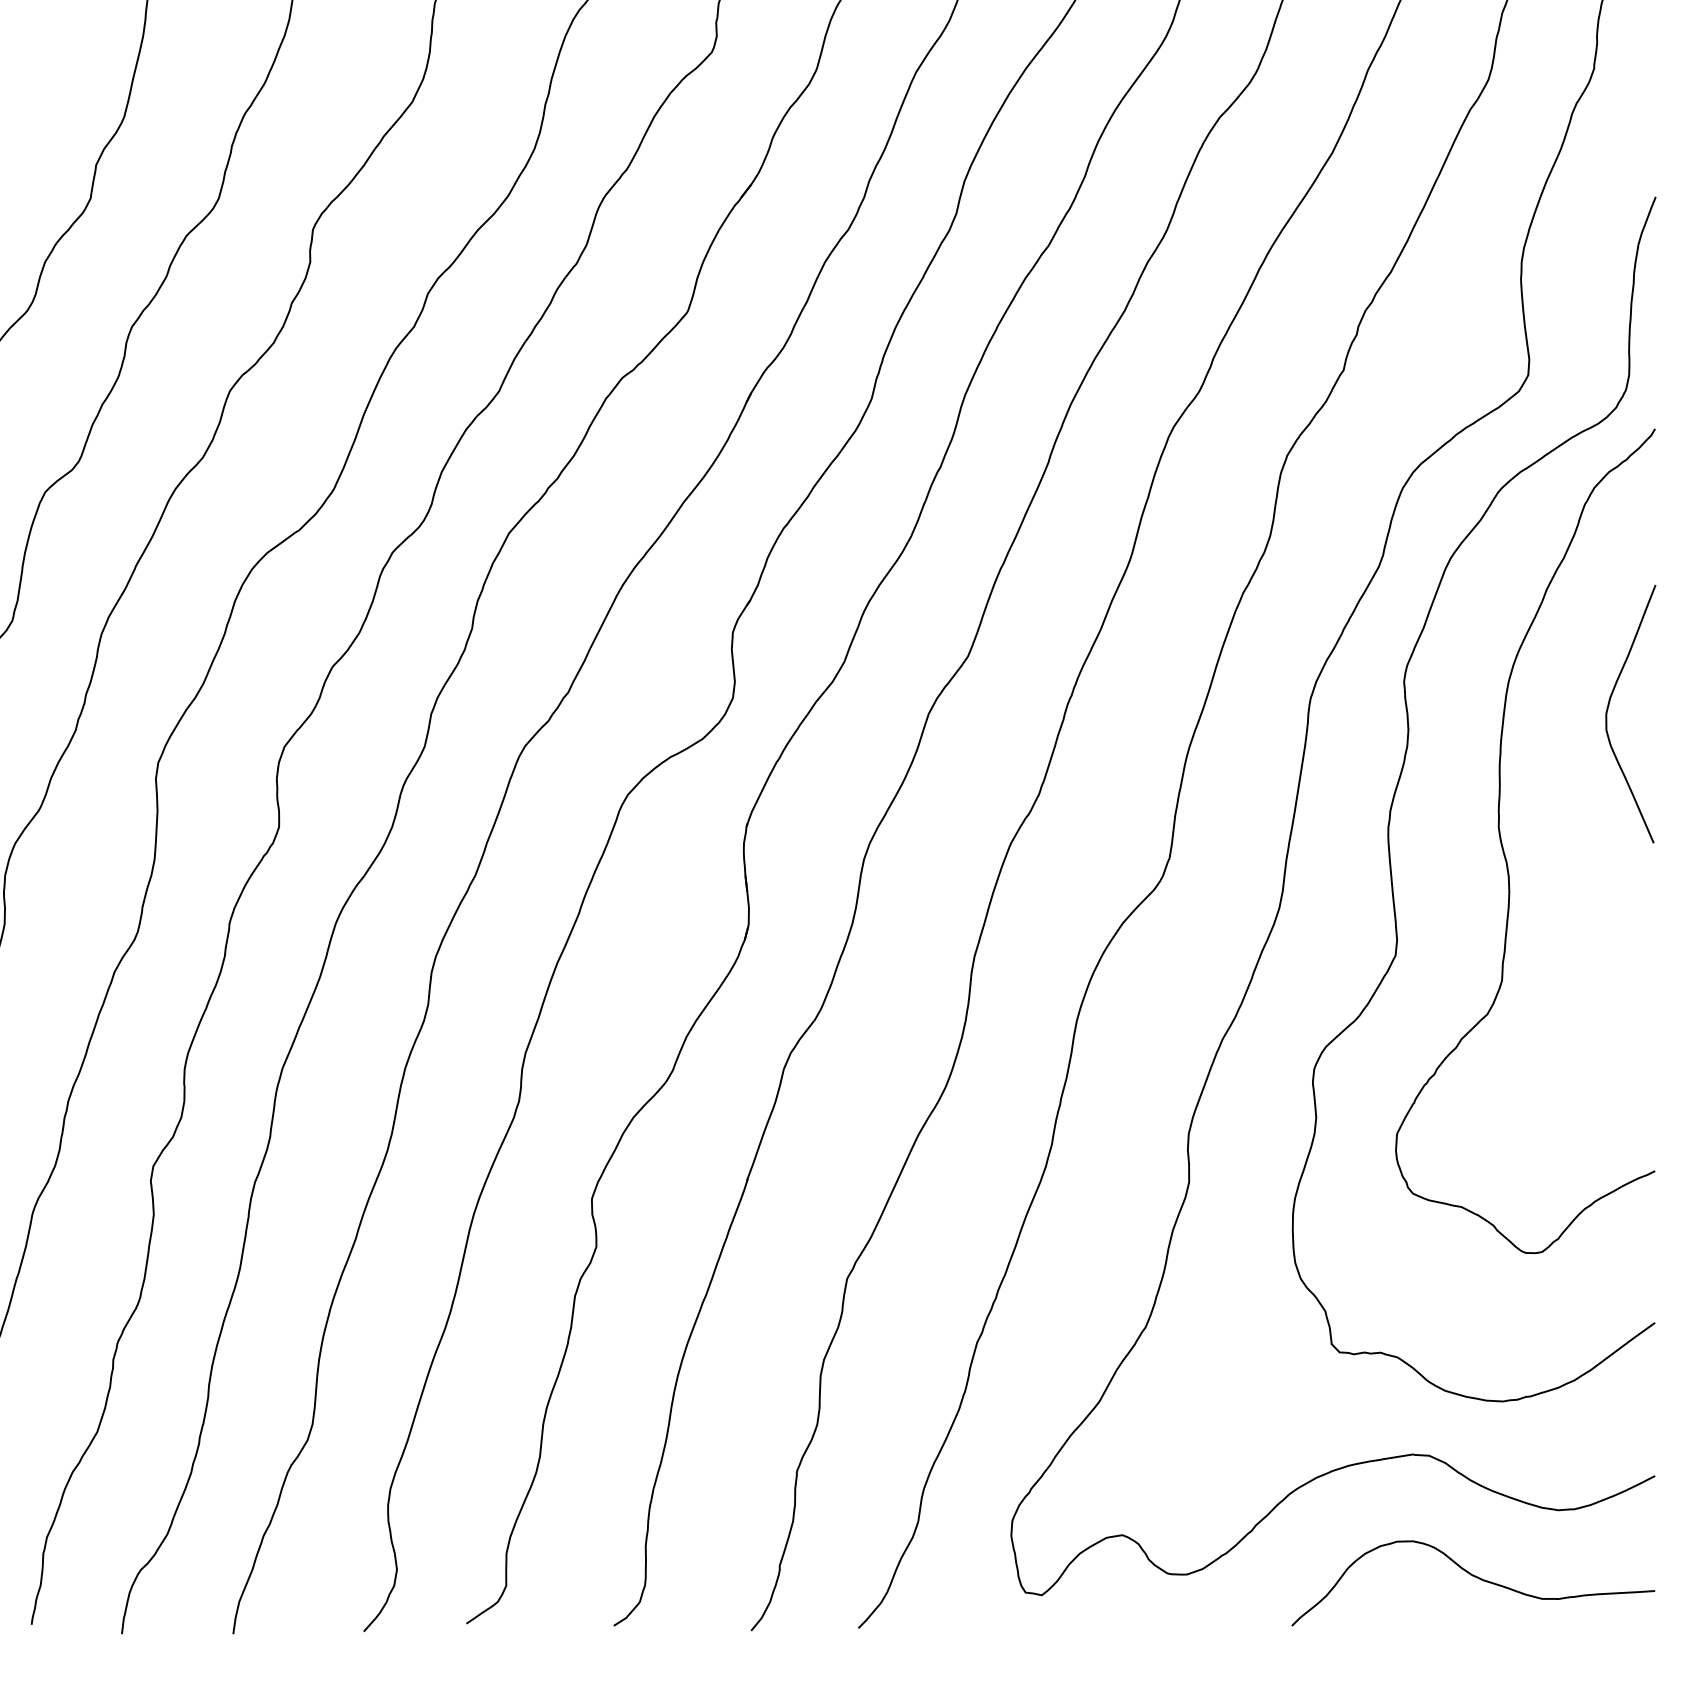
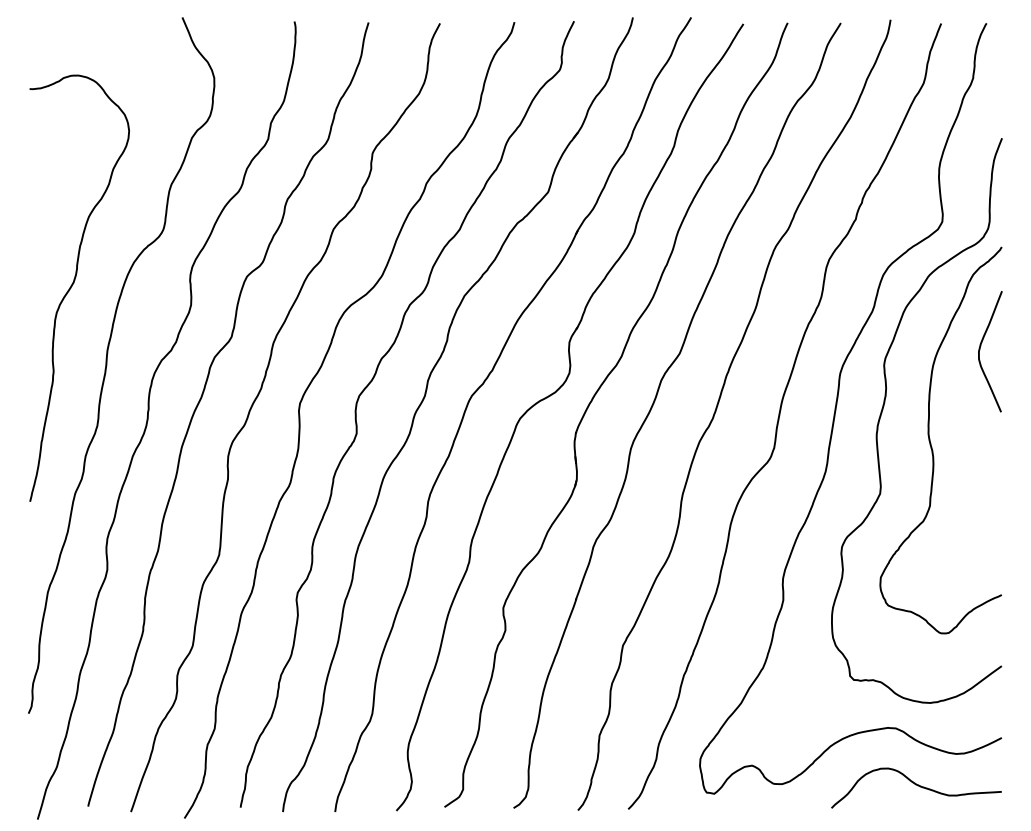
curve: (1609, 711) -> (980, 350), moved

